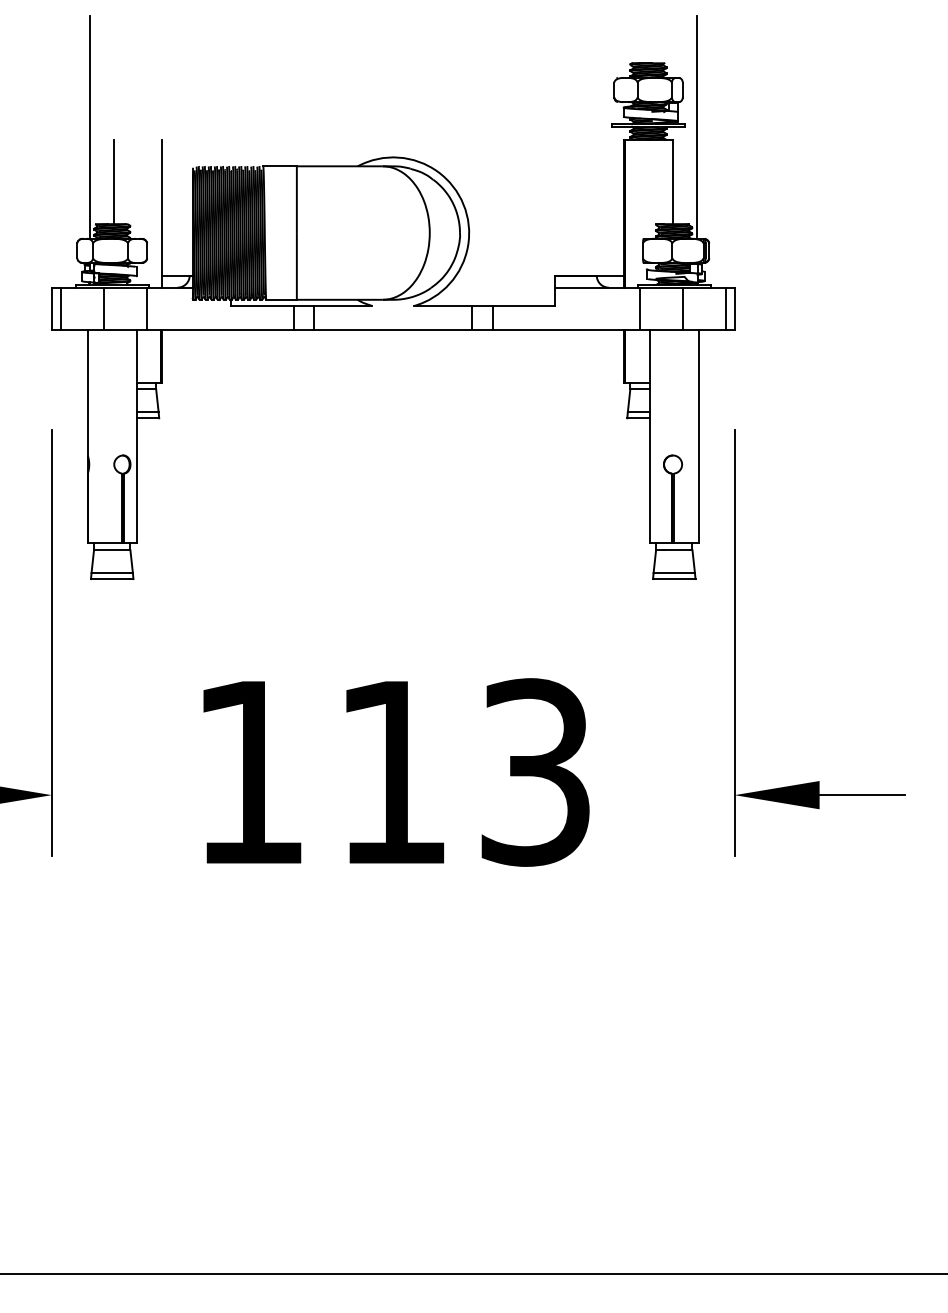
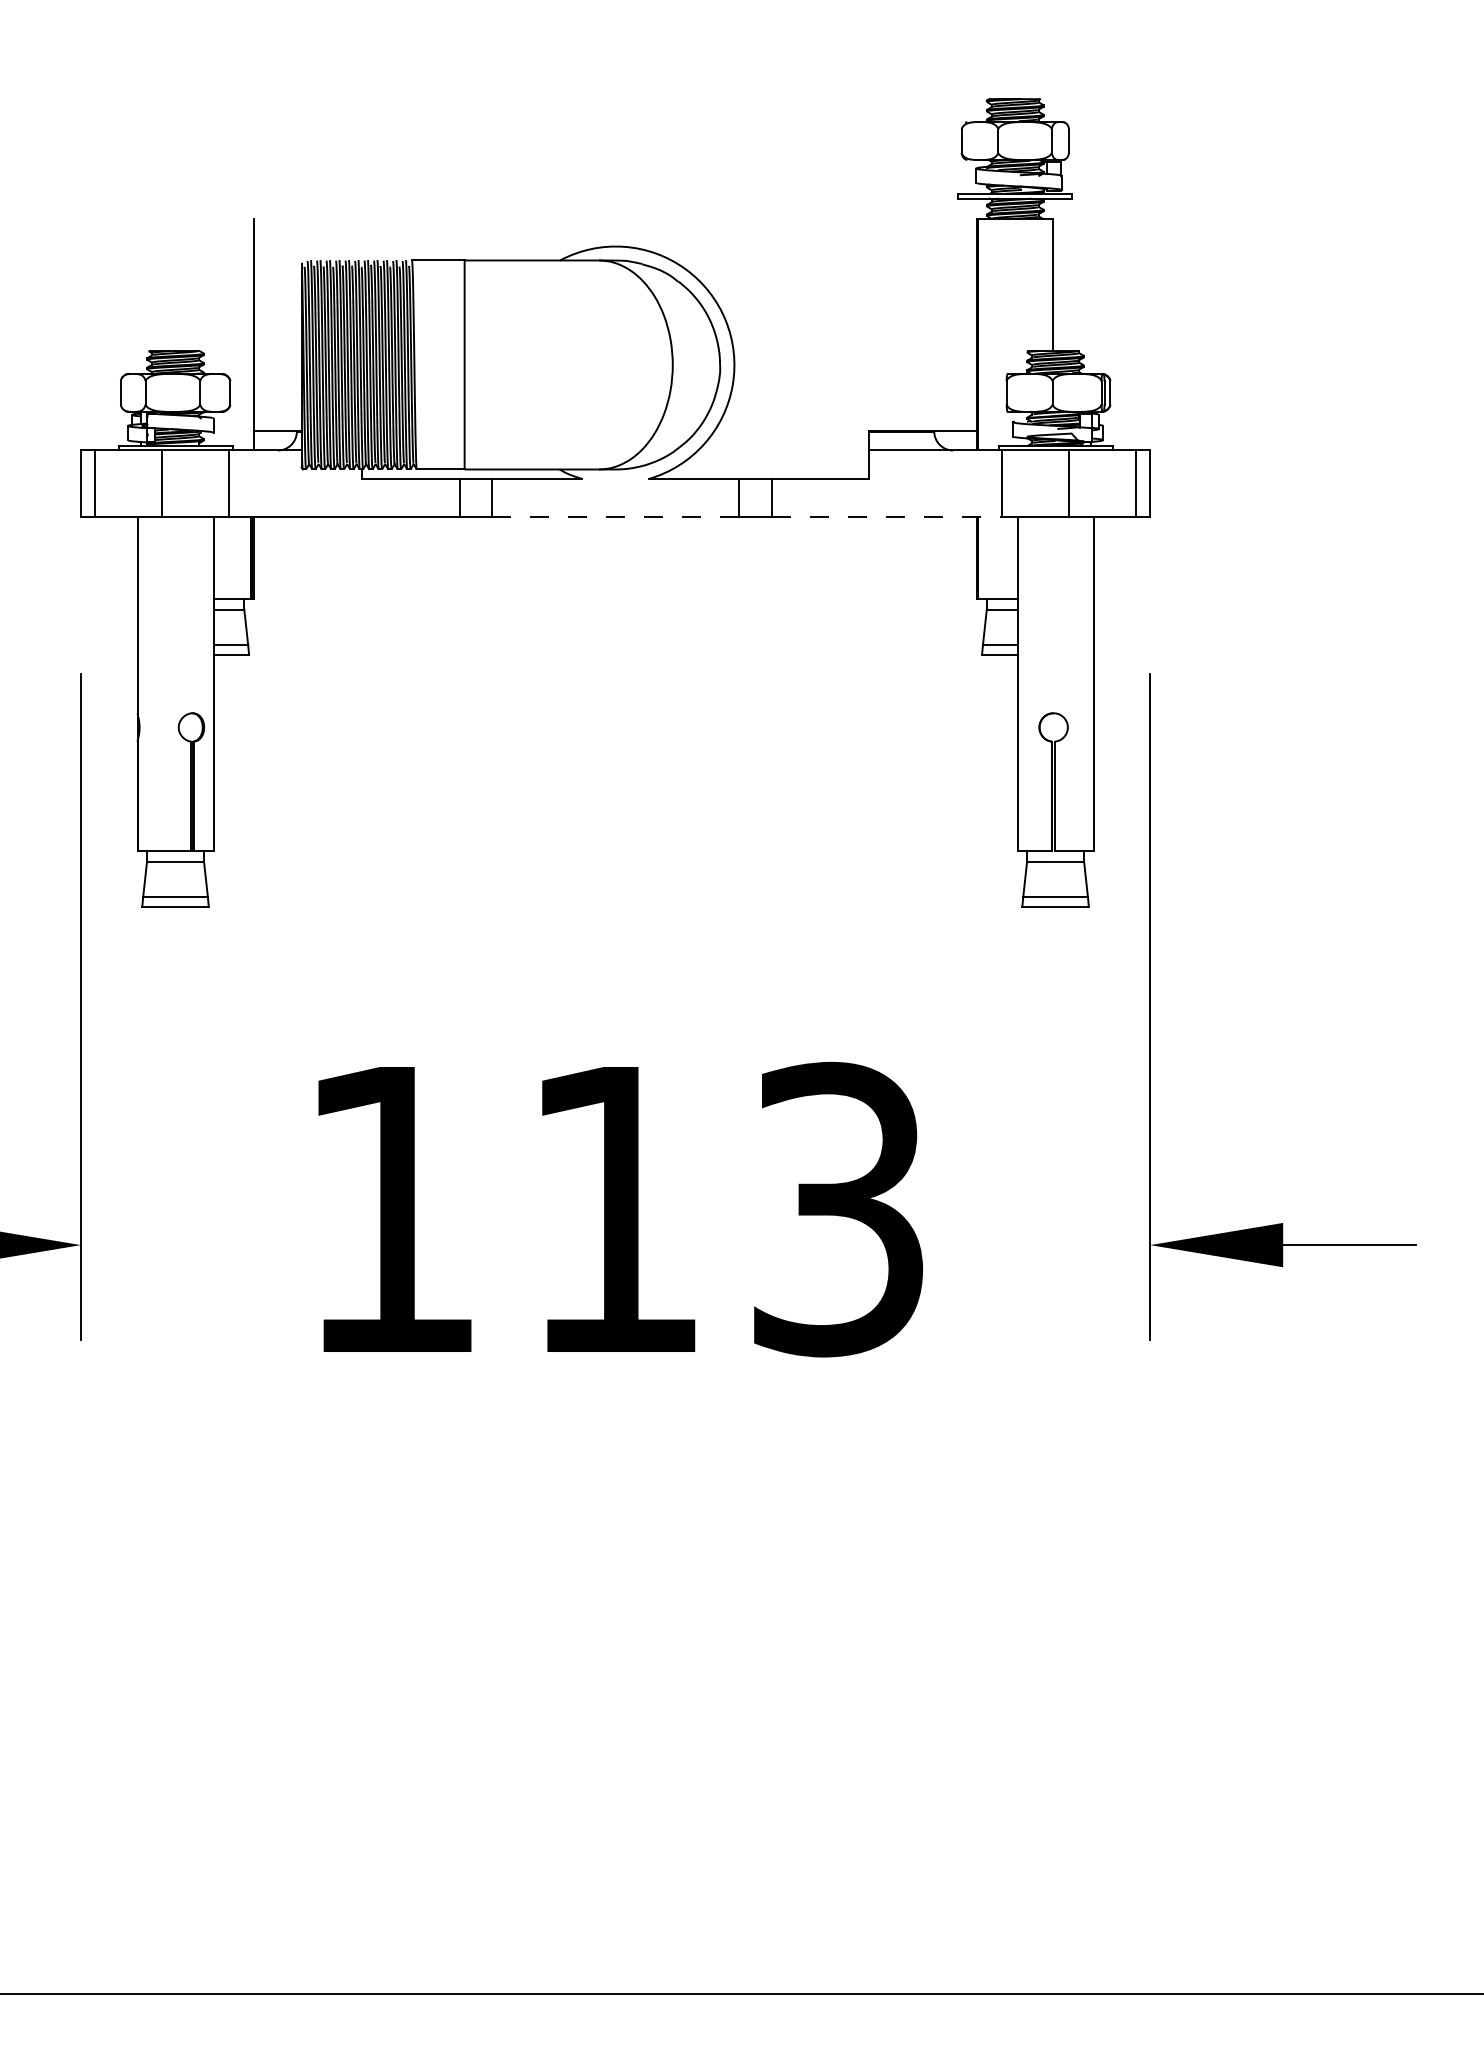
line: (89, 126) -> (139, 198), removed
line: (696, 126) -> (1090, 198), removed
line: (113, 181) -> (177, 284), removed
line: (393, 330) -> (615, 517), solid -> dashed
line: (566, 330) -> (886, 517), solid -> dashed

